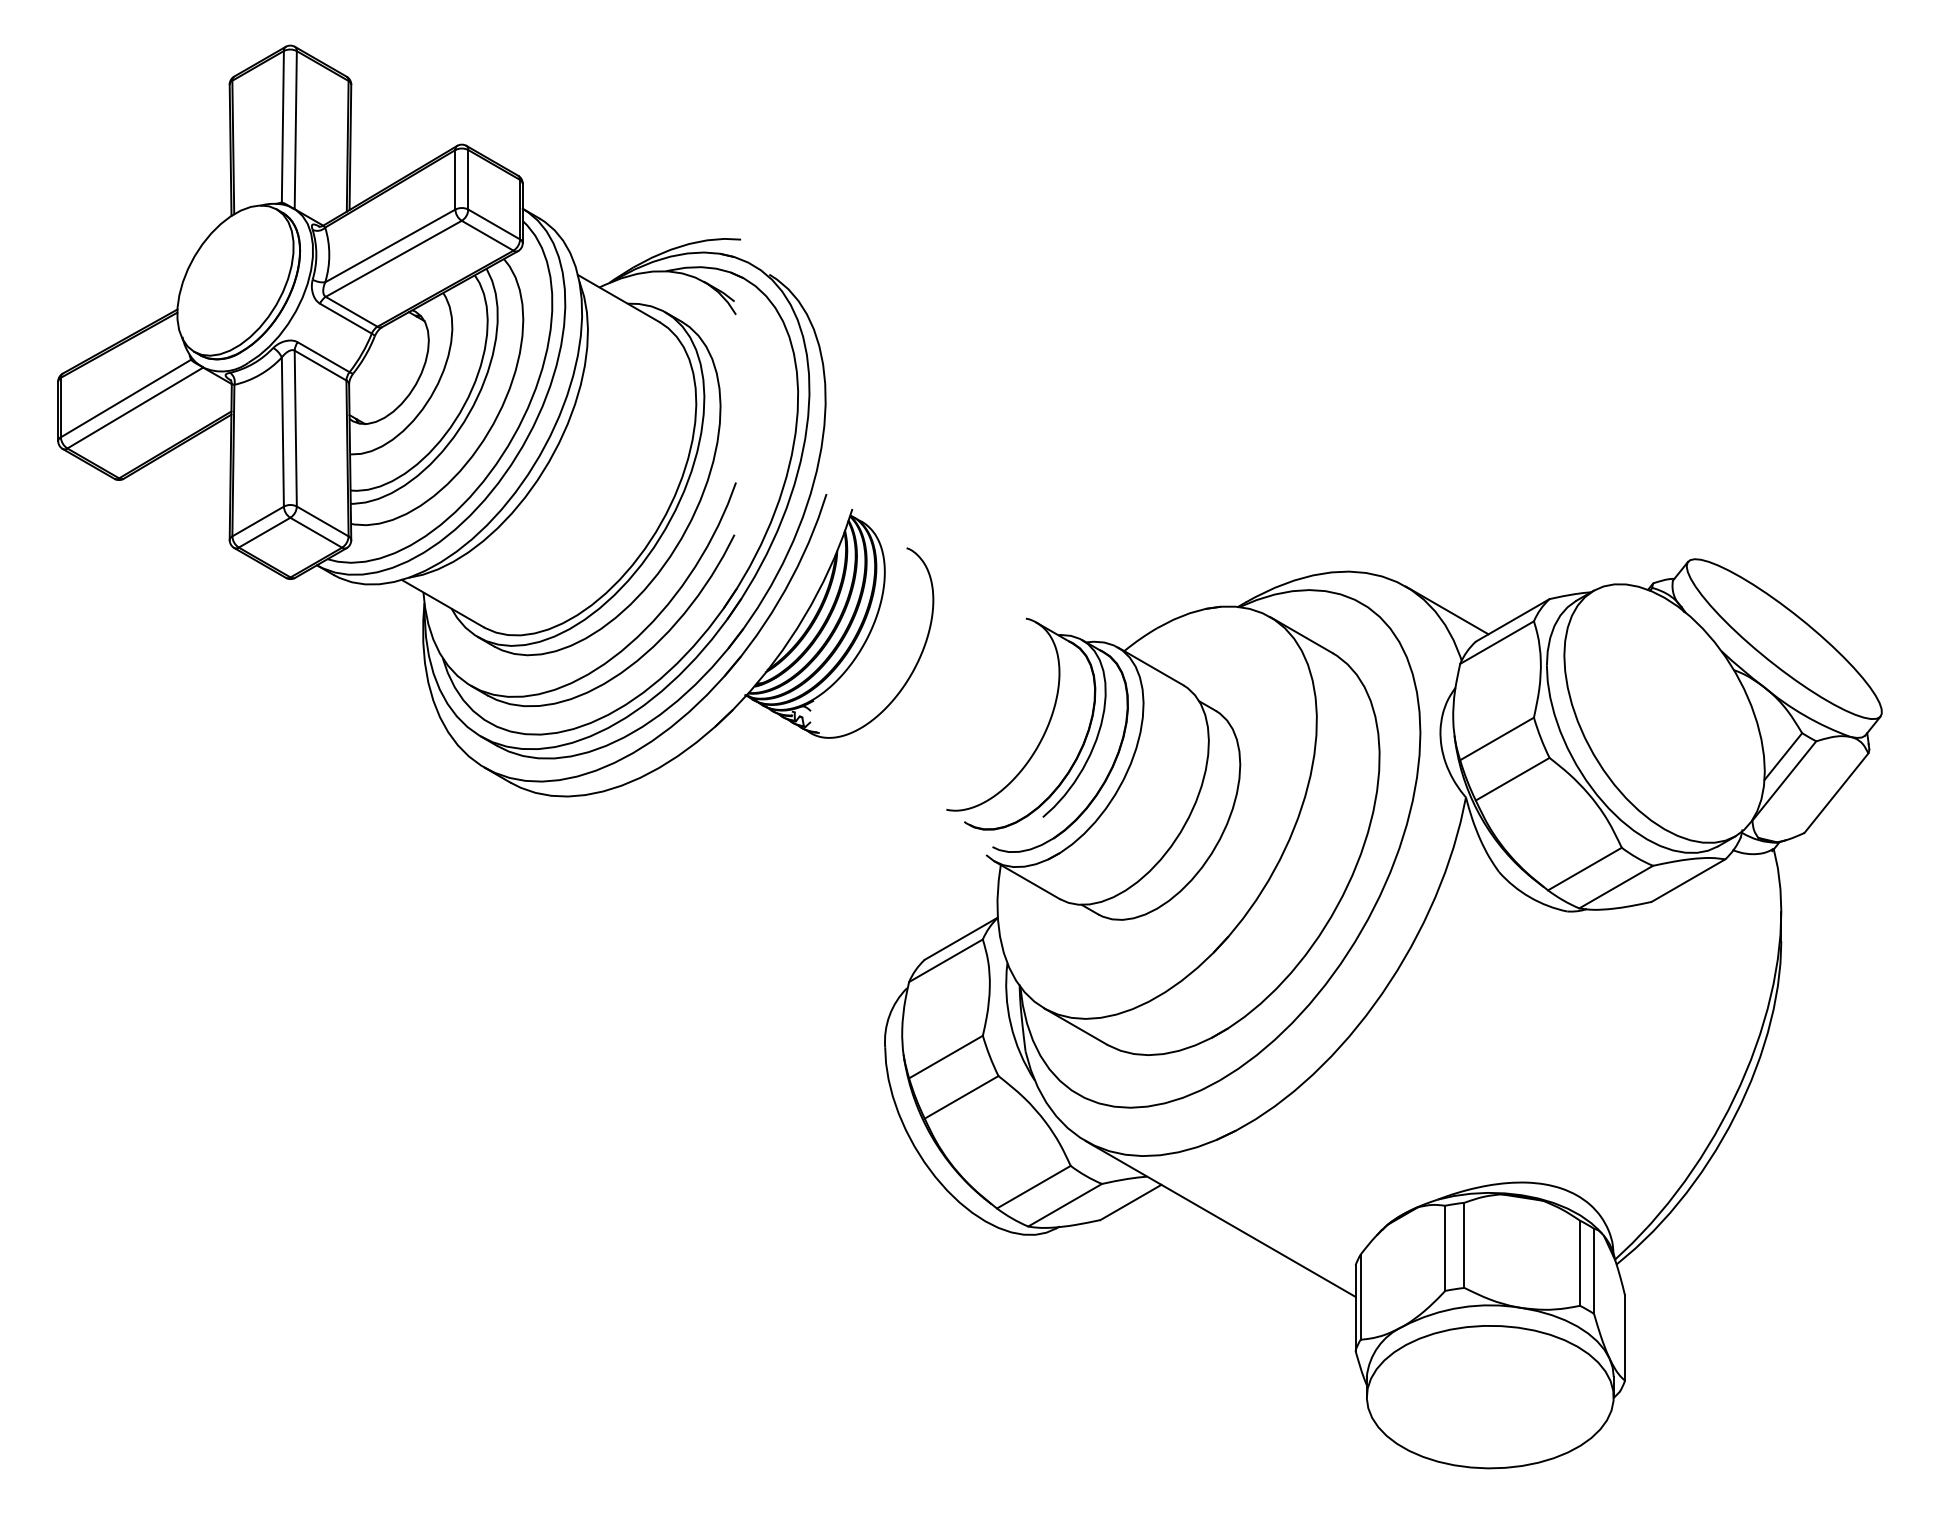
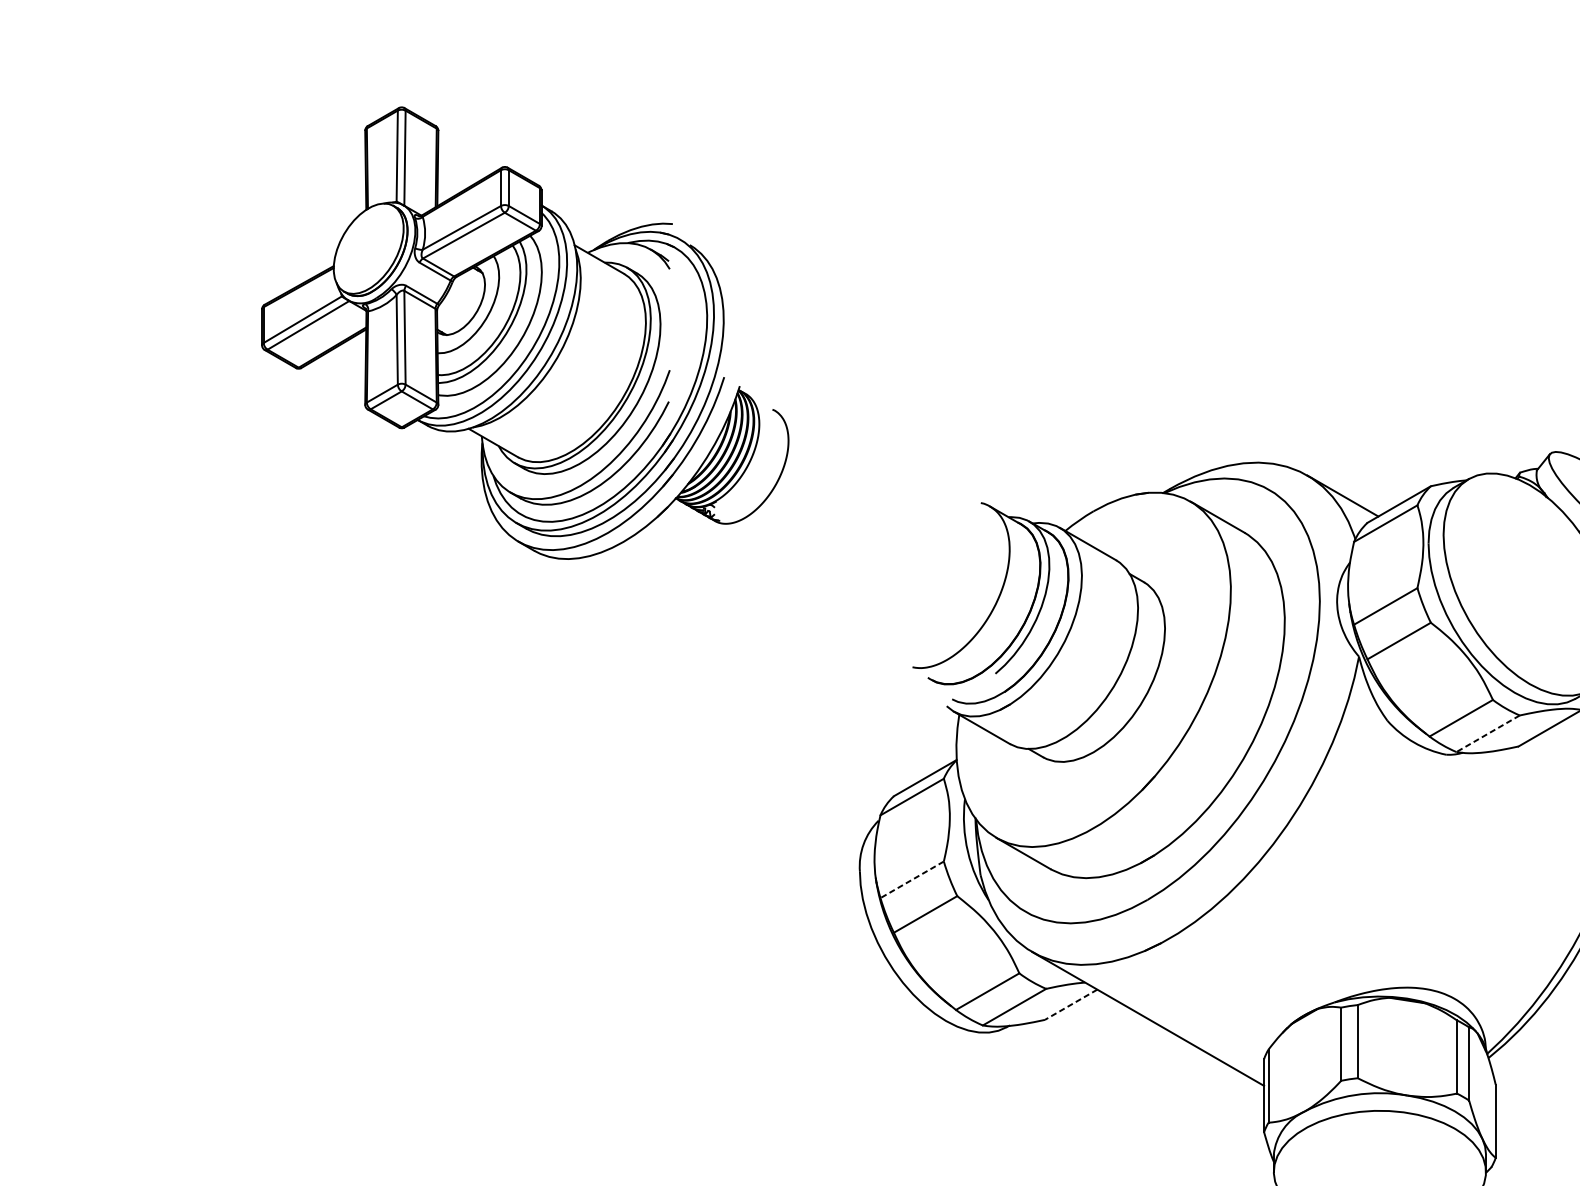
part: (495, 420) -> (525, 332), size x0.7
line: (1616, 887) -> (1488, 734), solid -> dashed
line: (946, 1057) -> (912, 880), solid -> dashed
line: (1130, 1202) -> (1070, 1004), solid -> dashed

